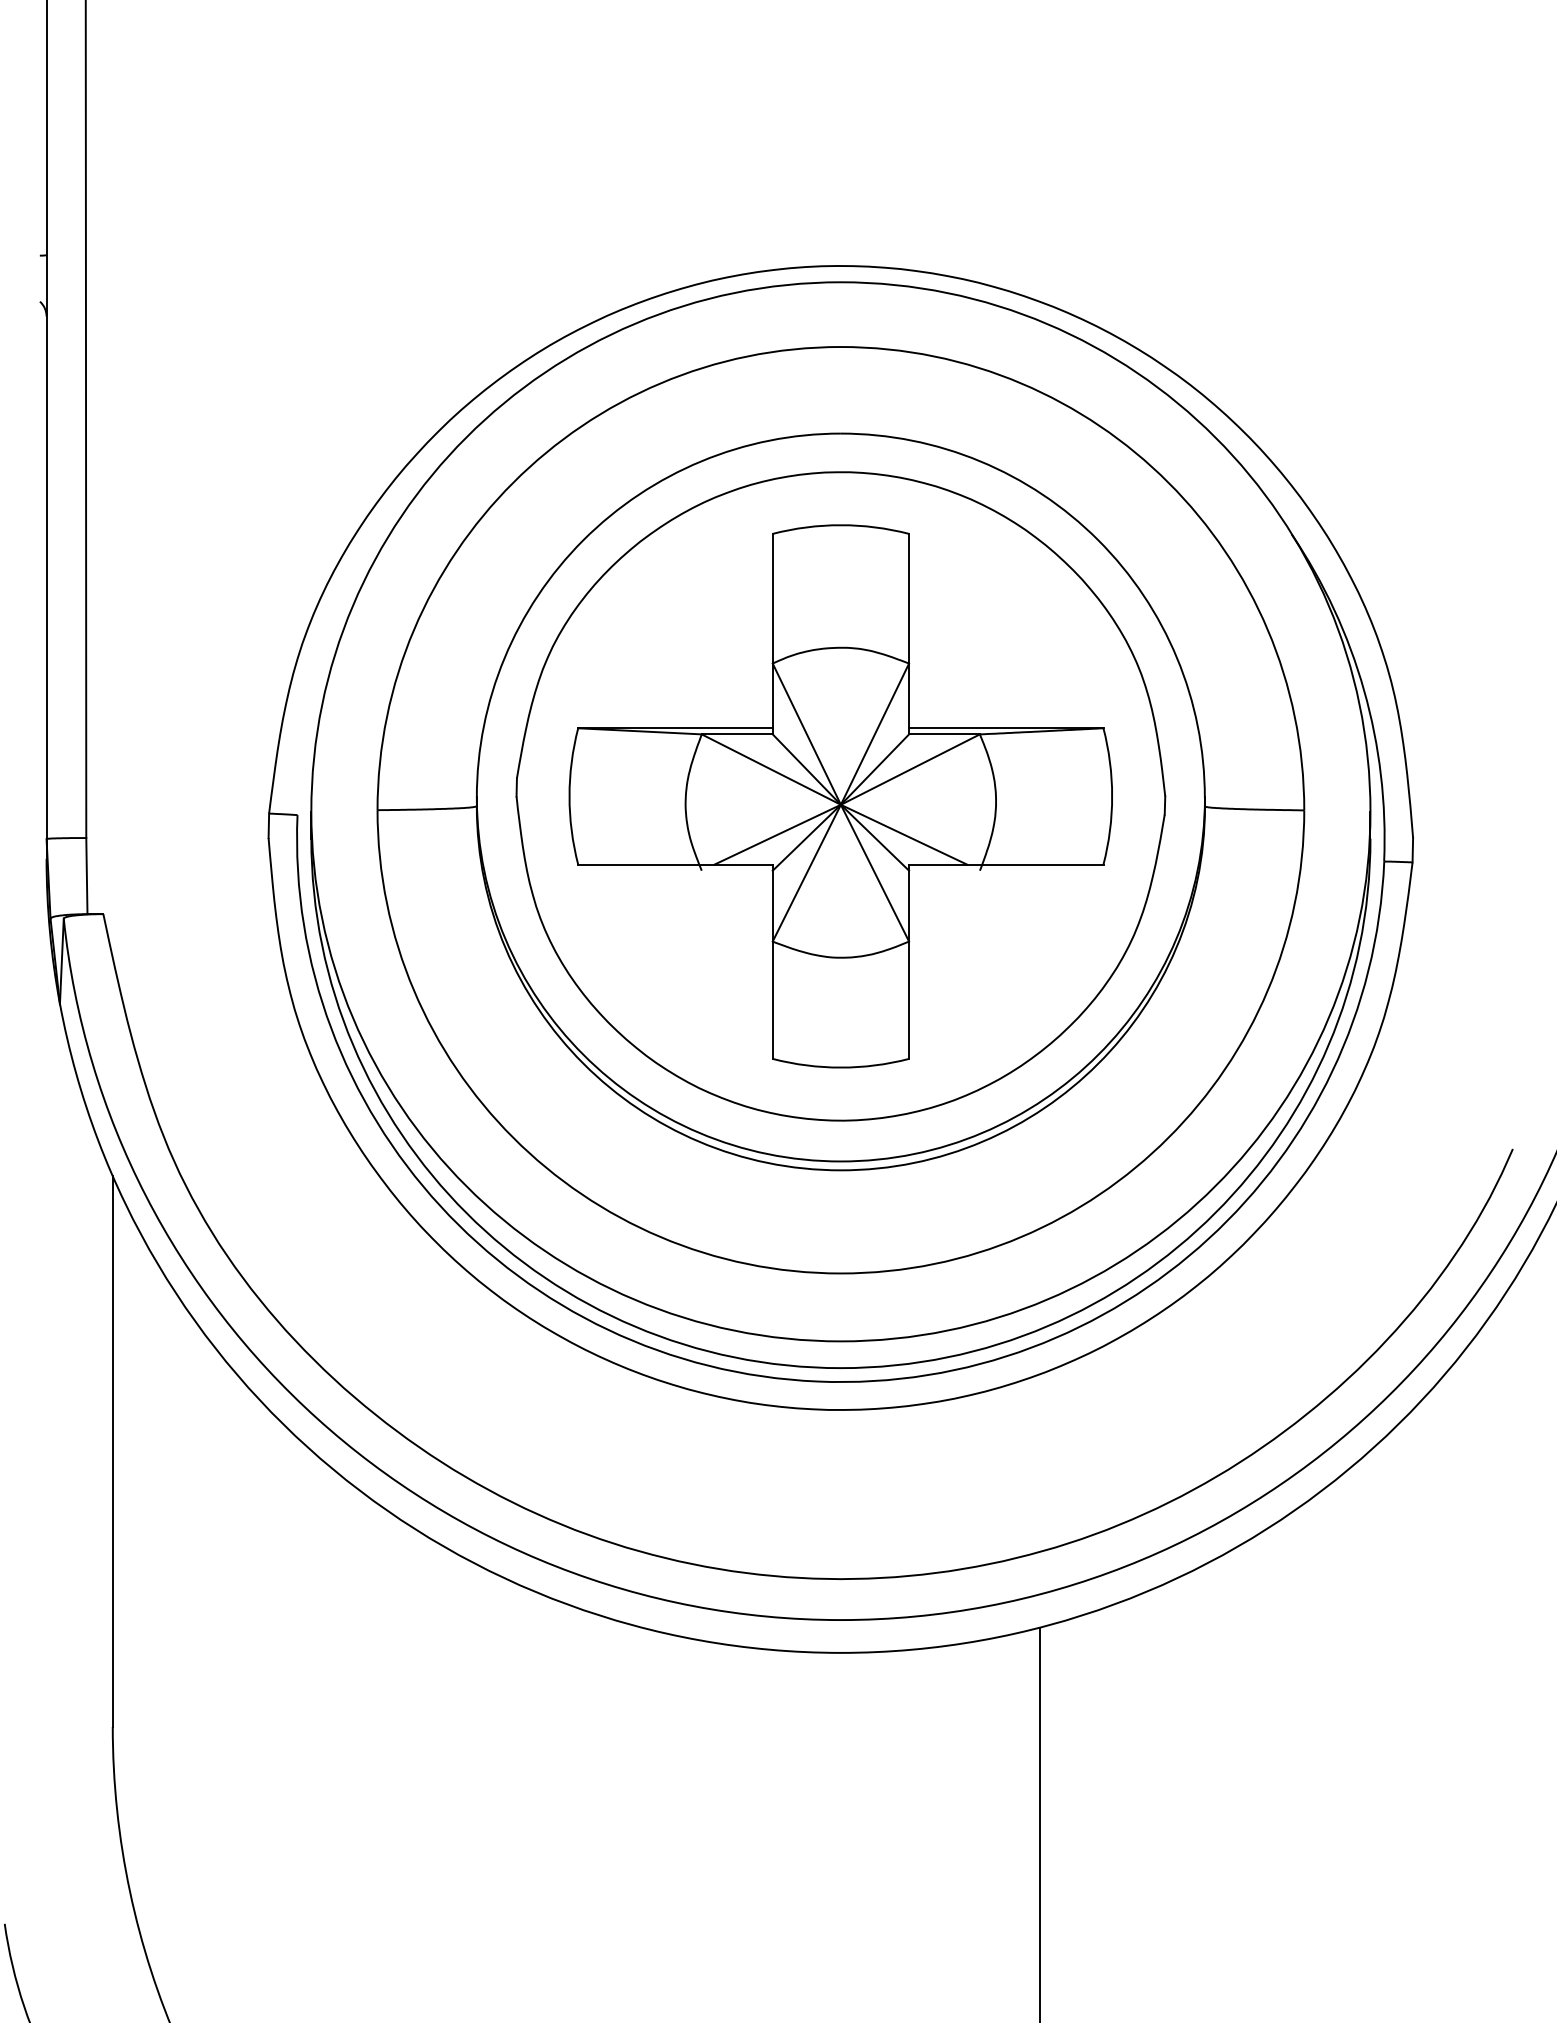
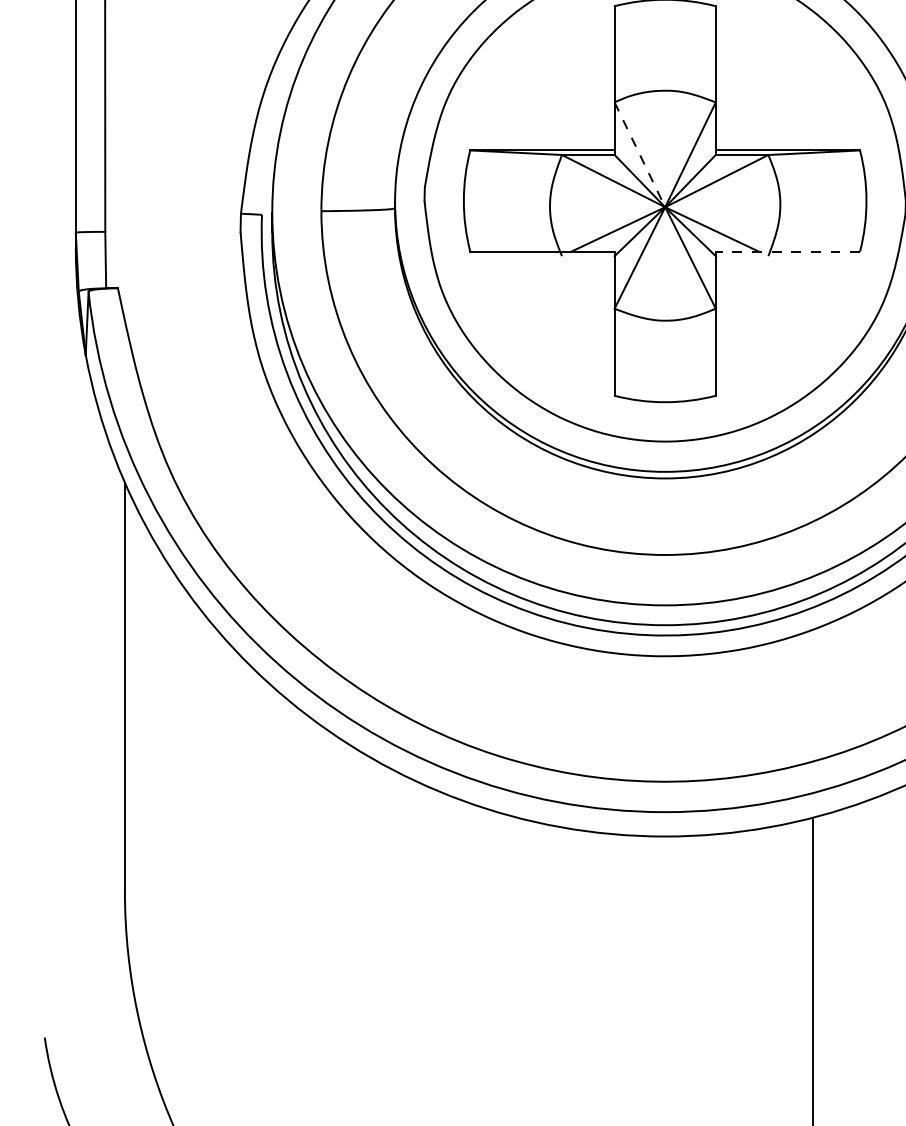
line: (807, 734) -> (640, 155), solid -> dashed
line: (1005, 864) -> (787, 251), solid -> dashed

